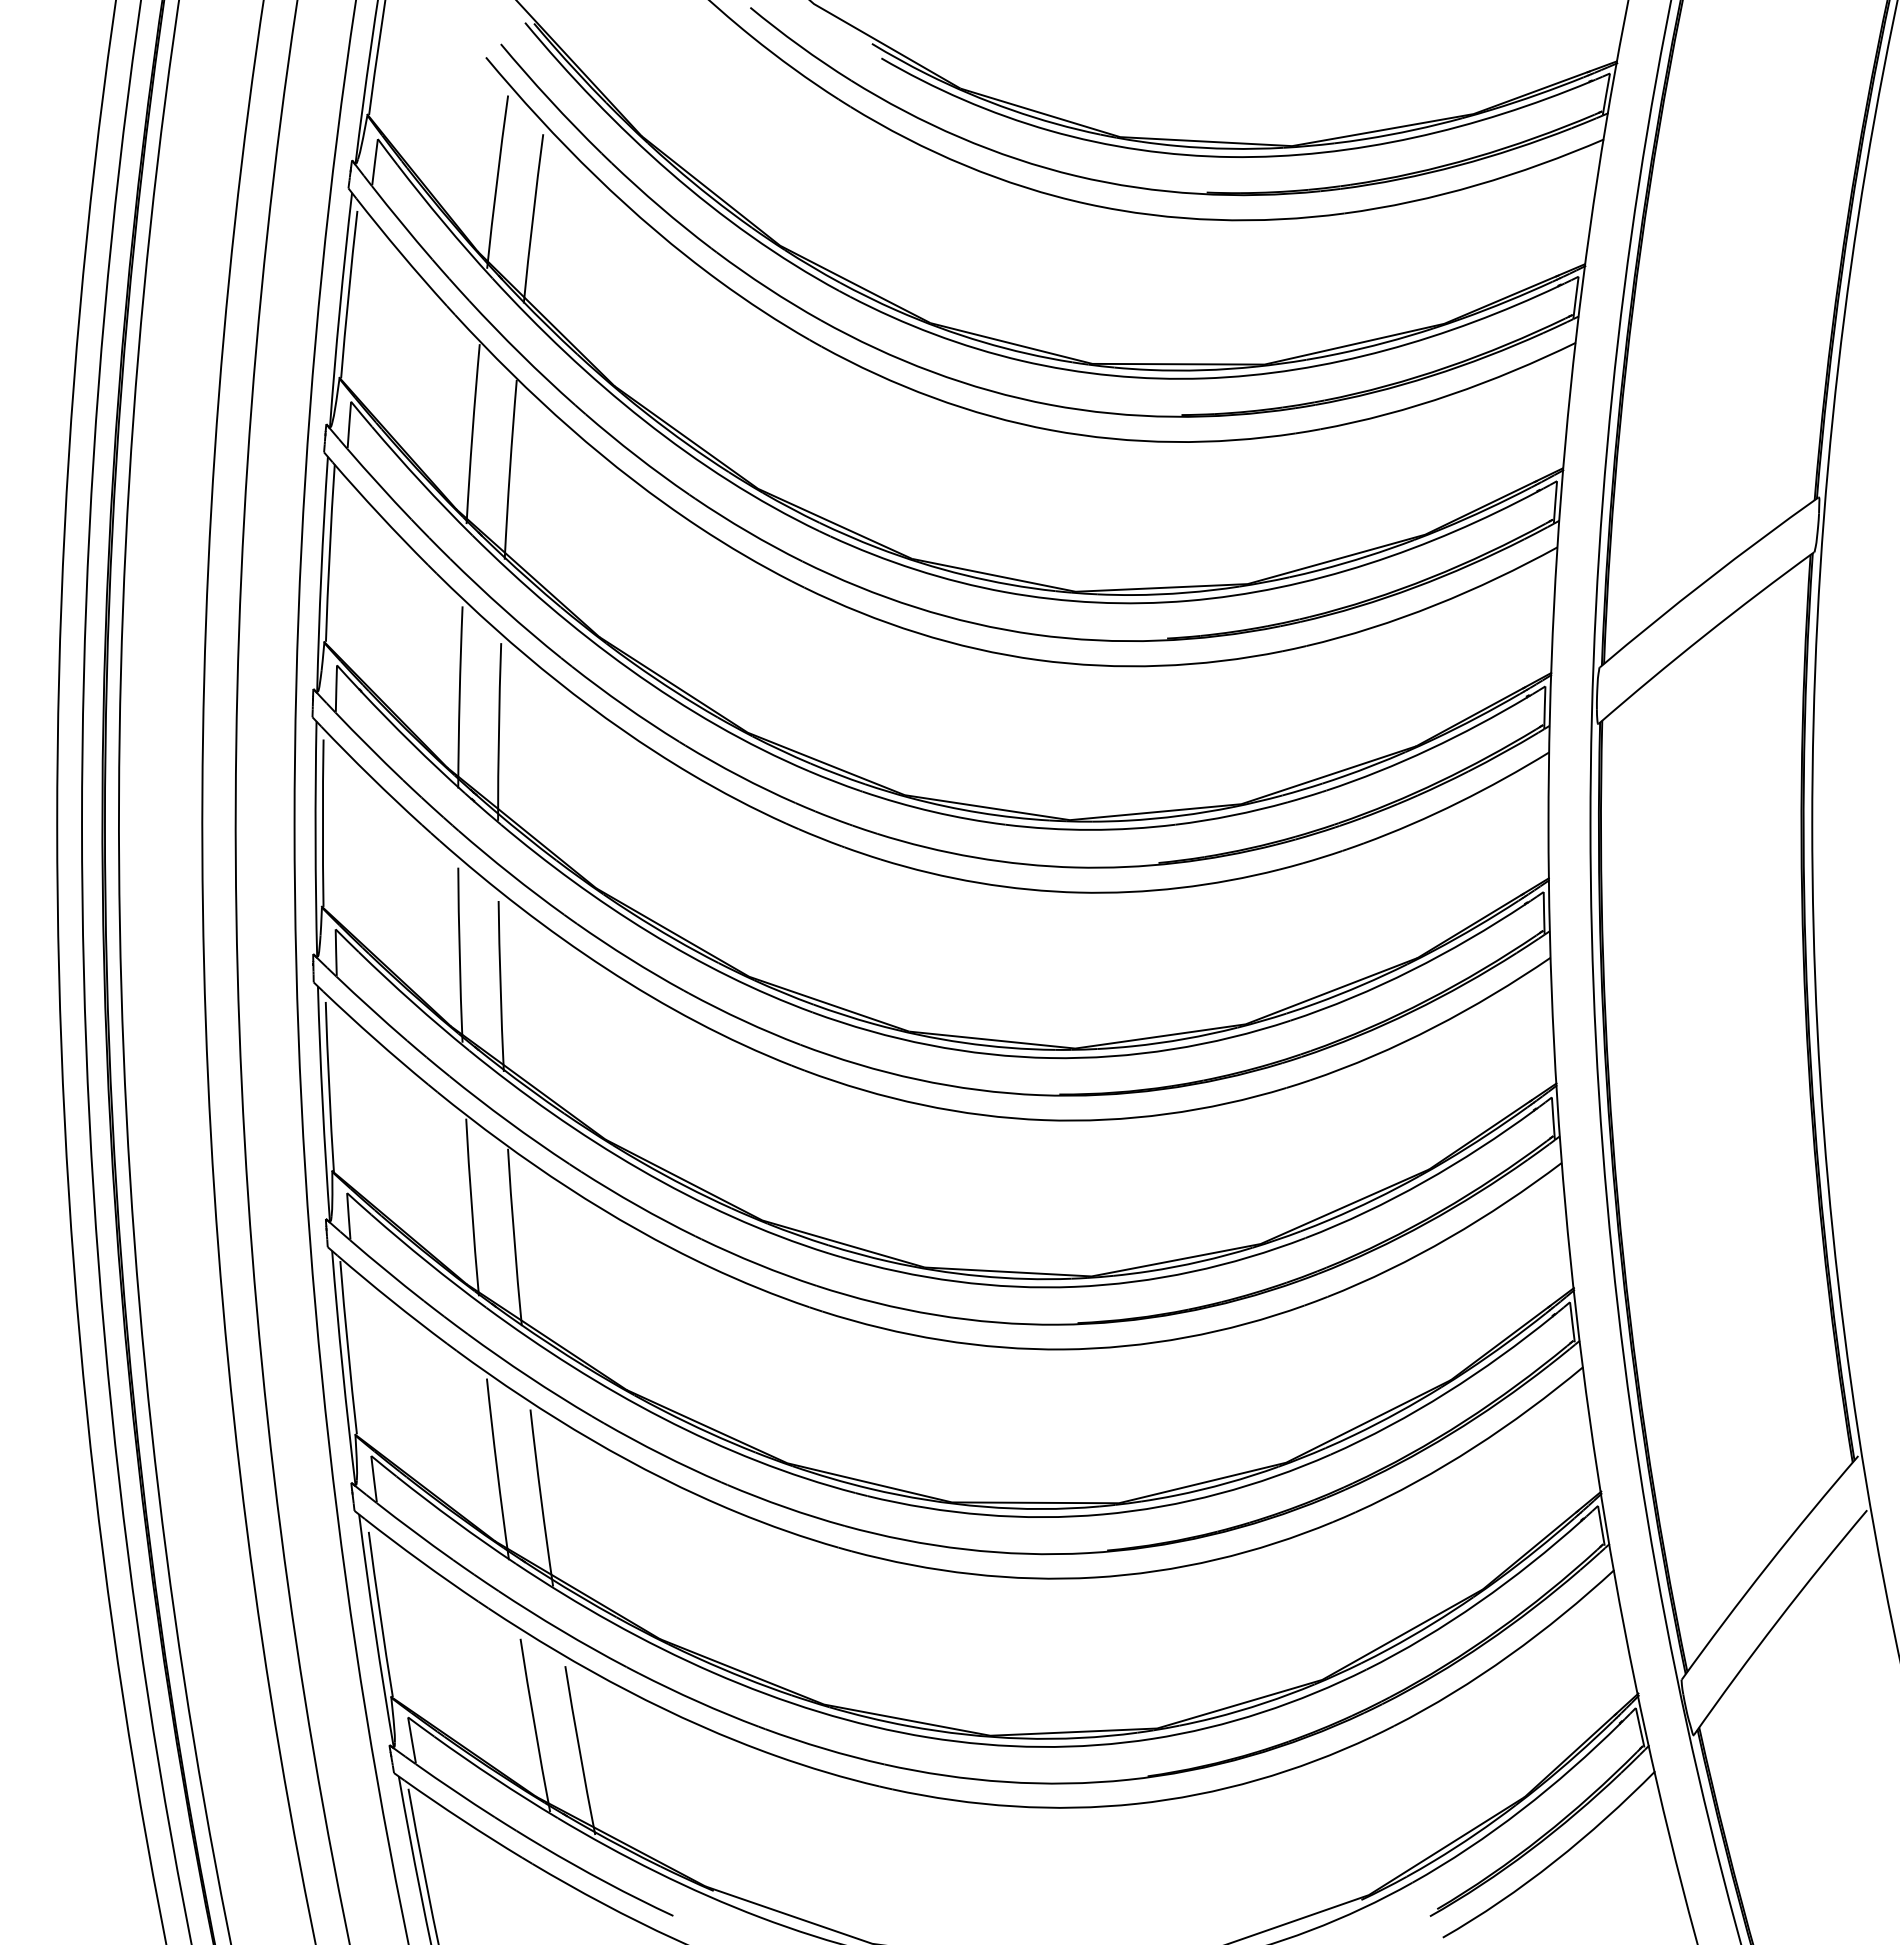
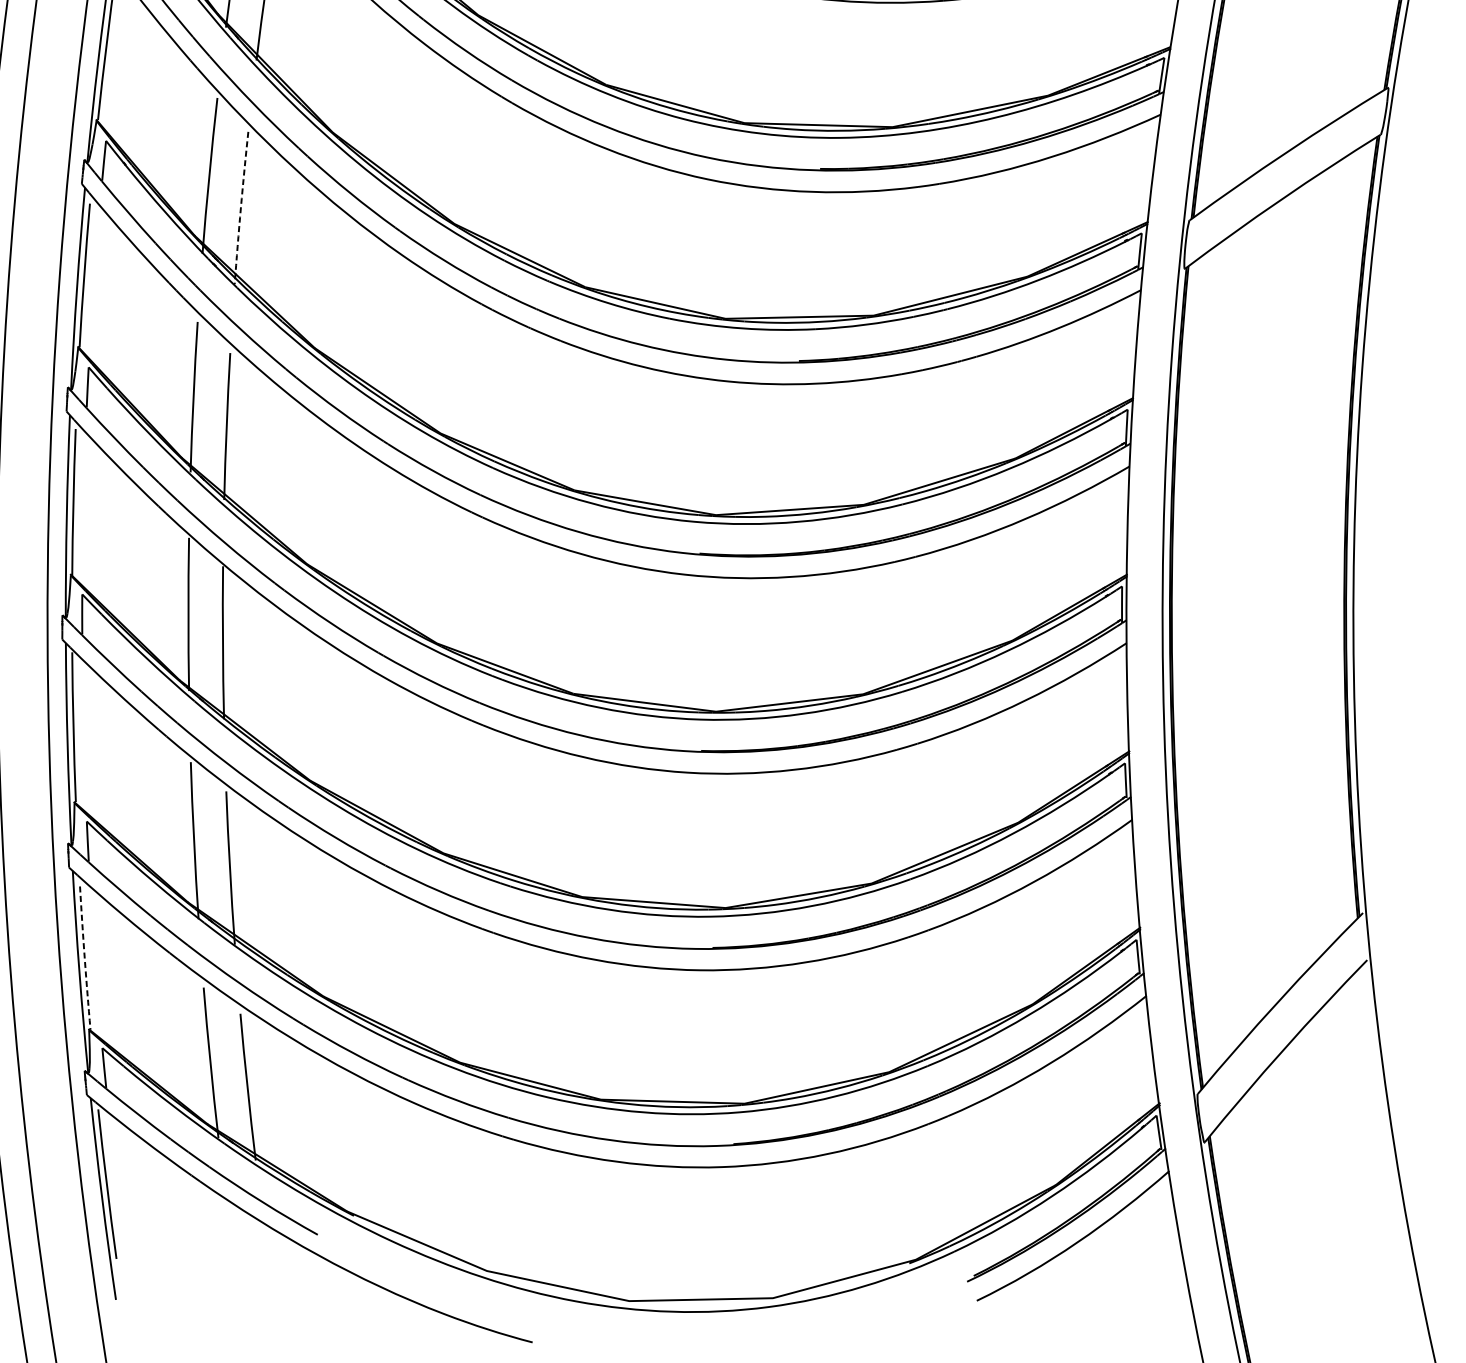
arc: (498, 731) -> (240, 207), solid -> dashed
arc: (380, 1614) -> (85, 958), solid -> dashed

